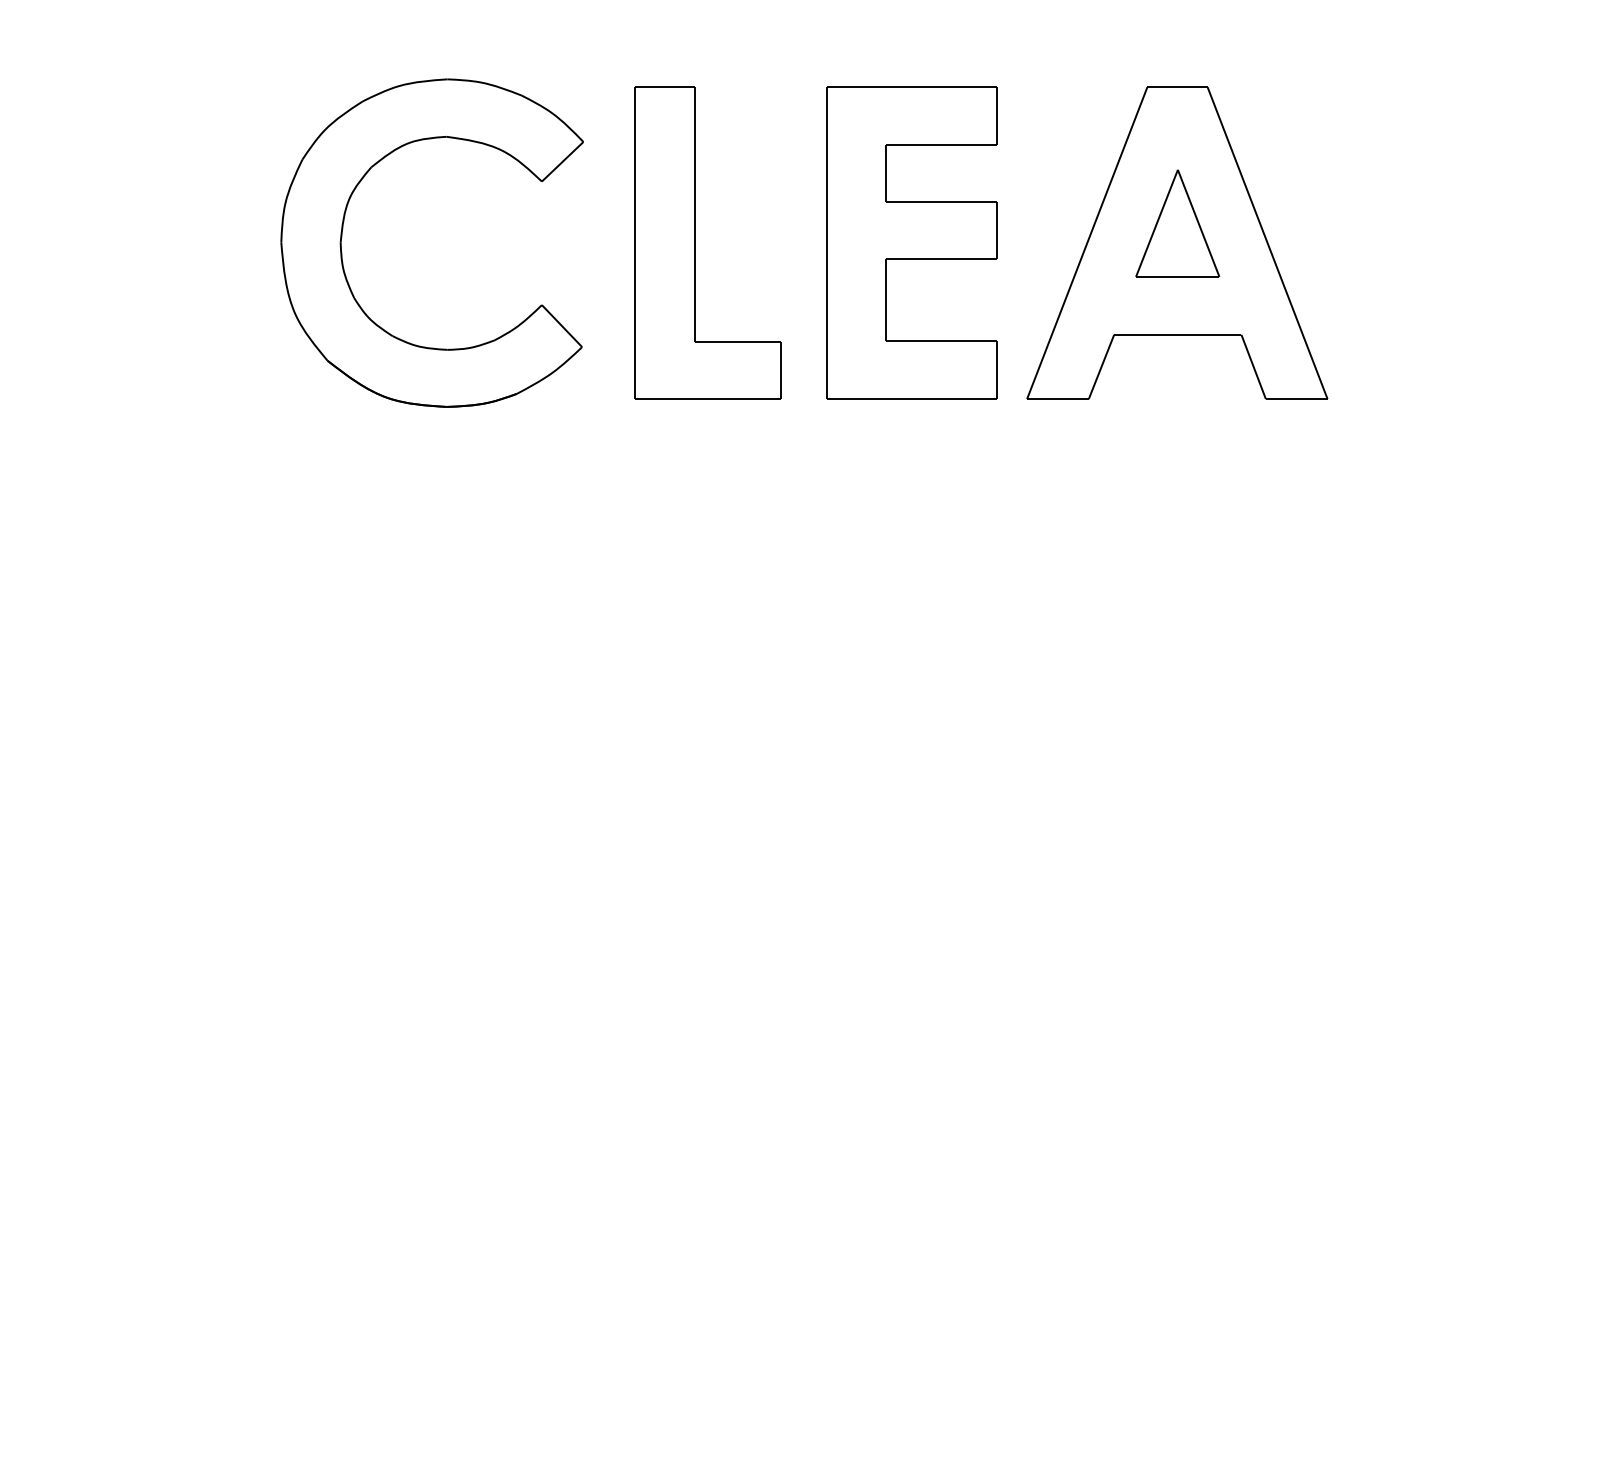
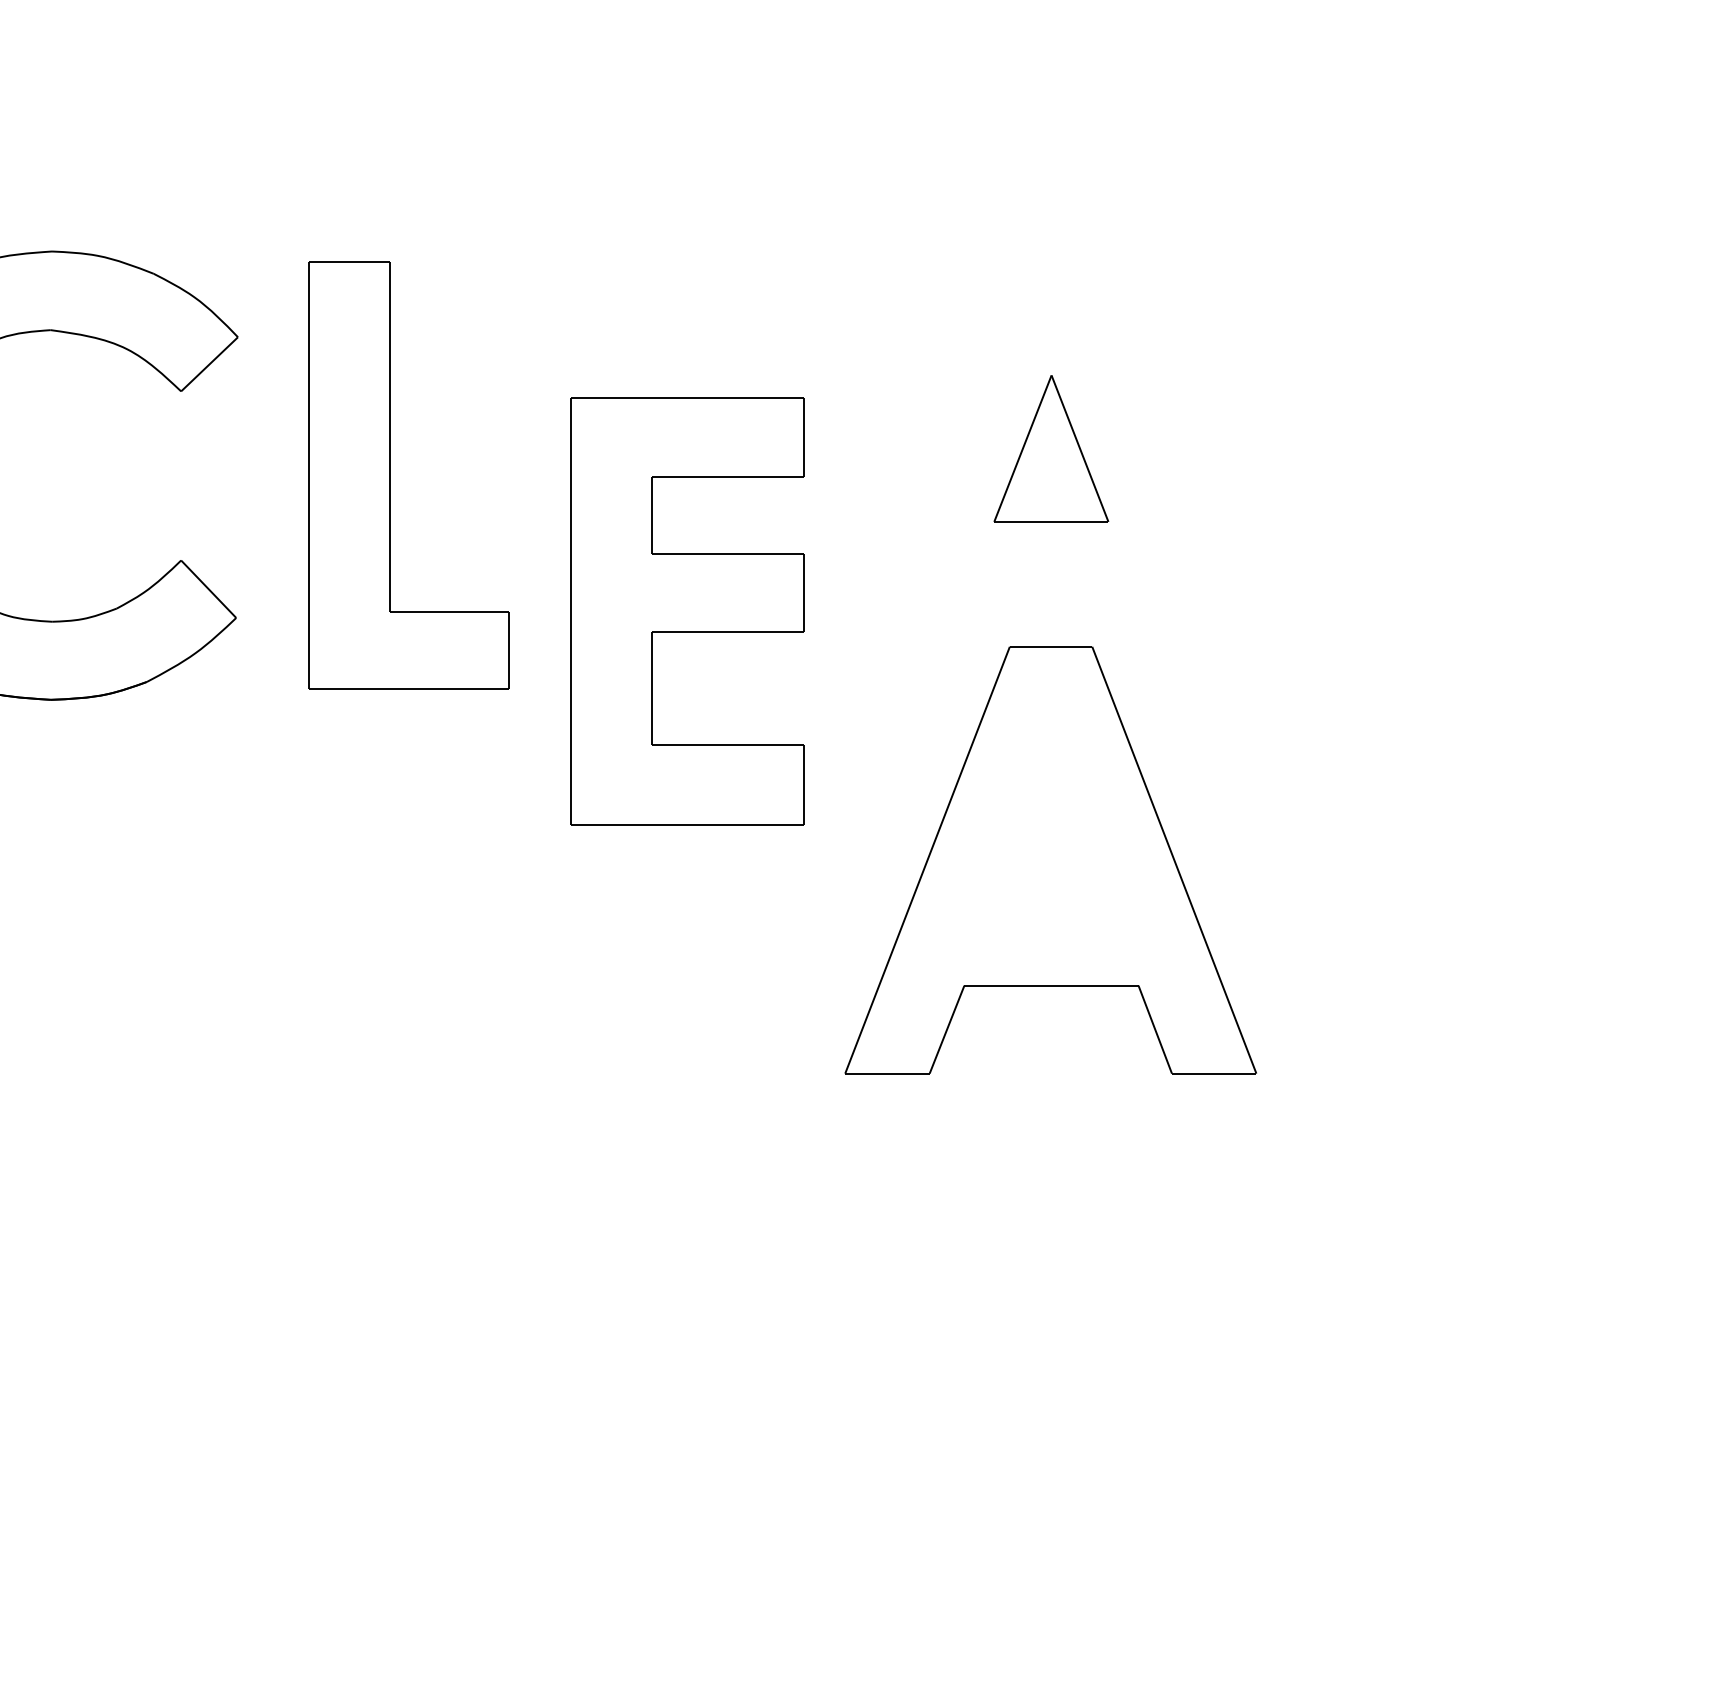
part: (911, 242) -> (686, 610), moved
part: (1177, 242) -> (1051, 859), moved

